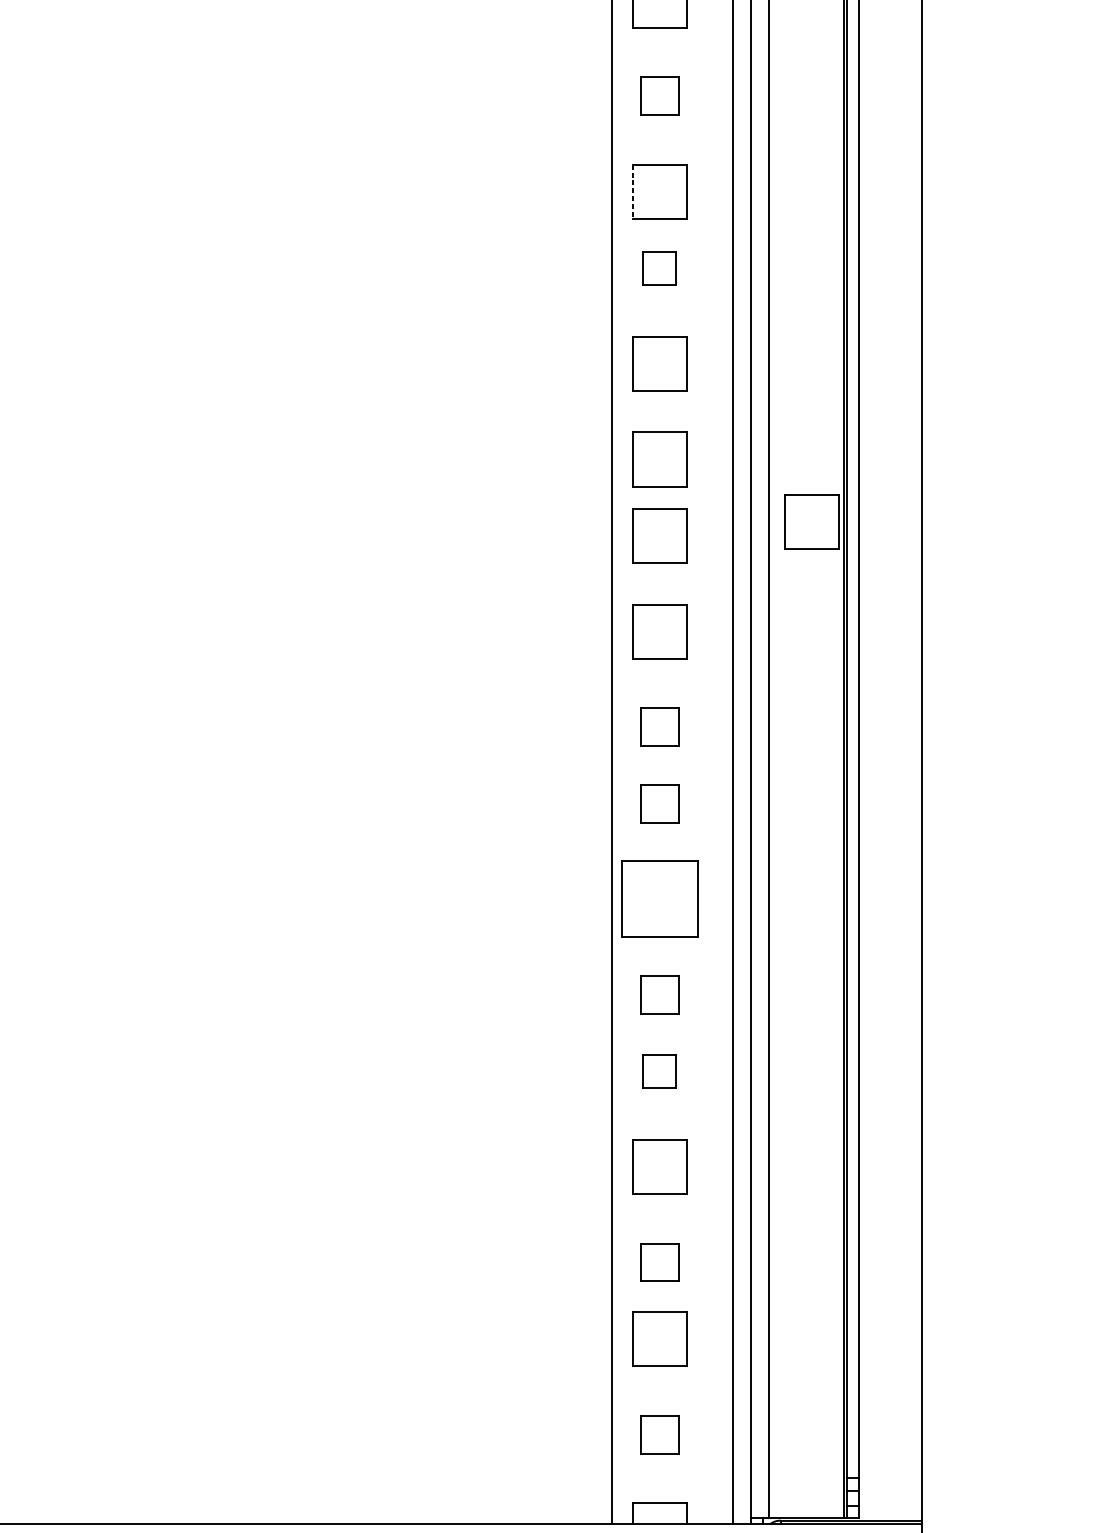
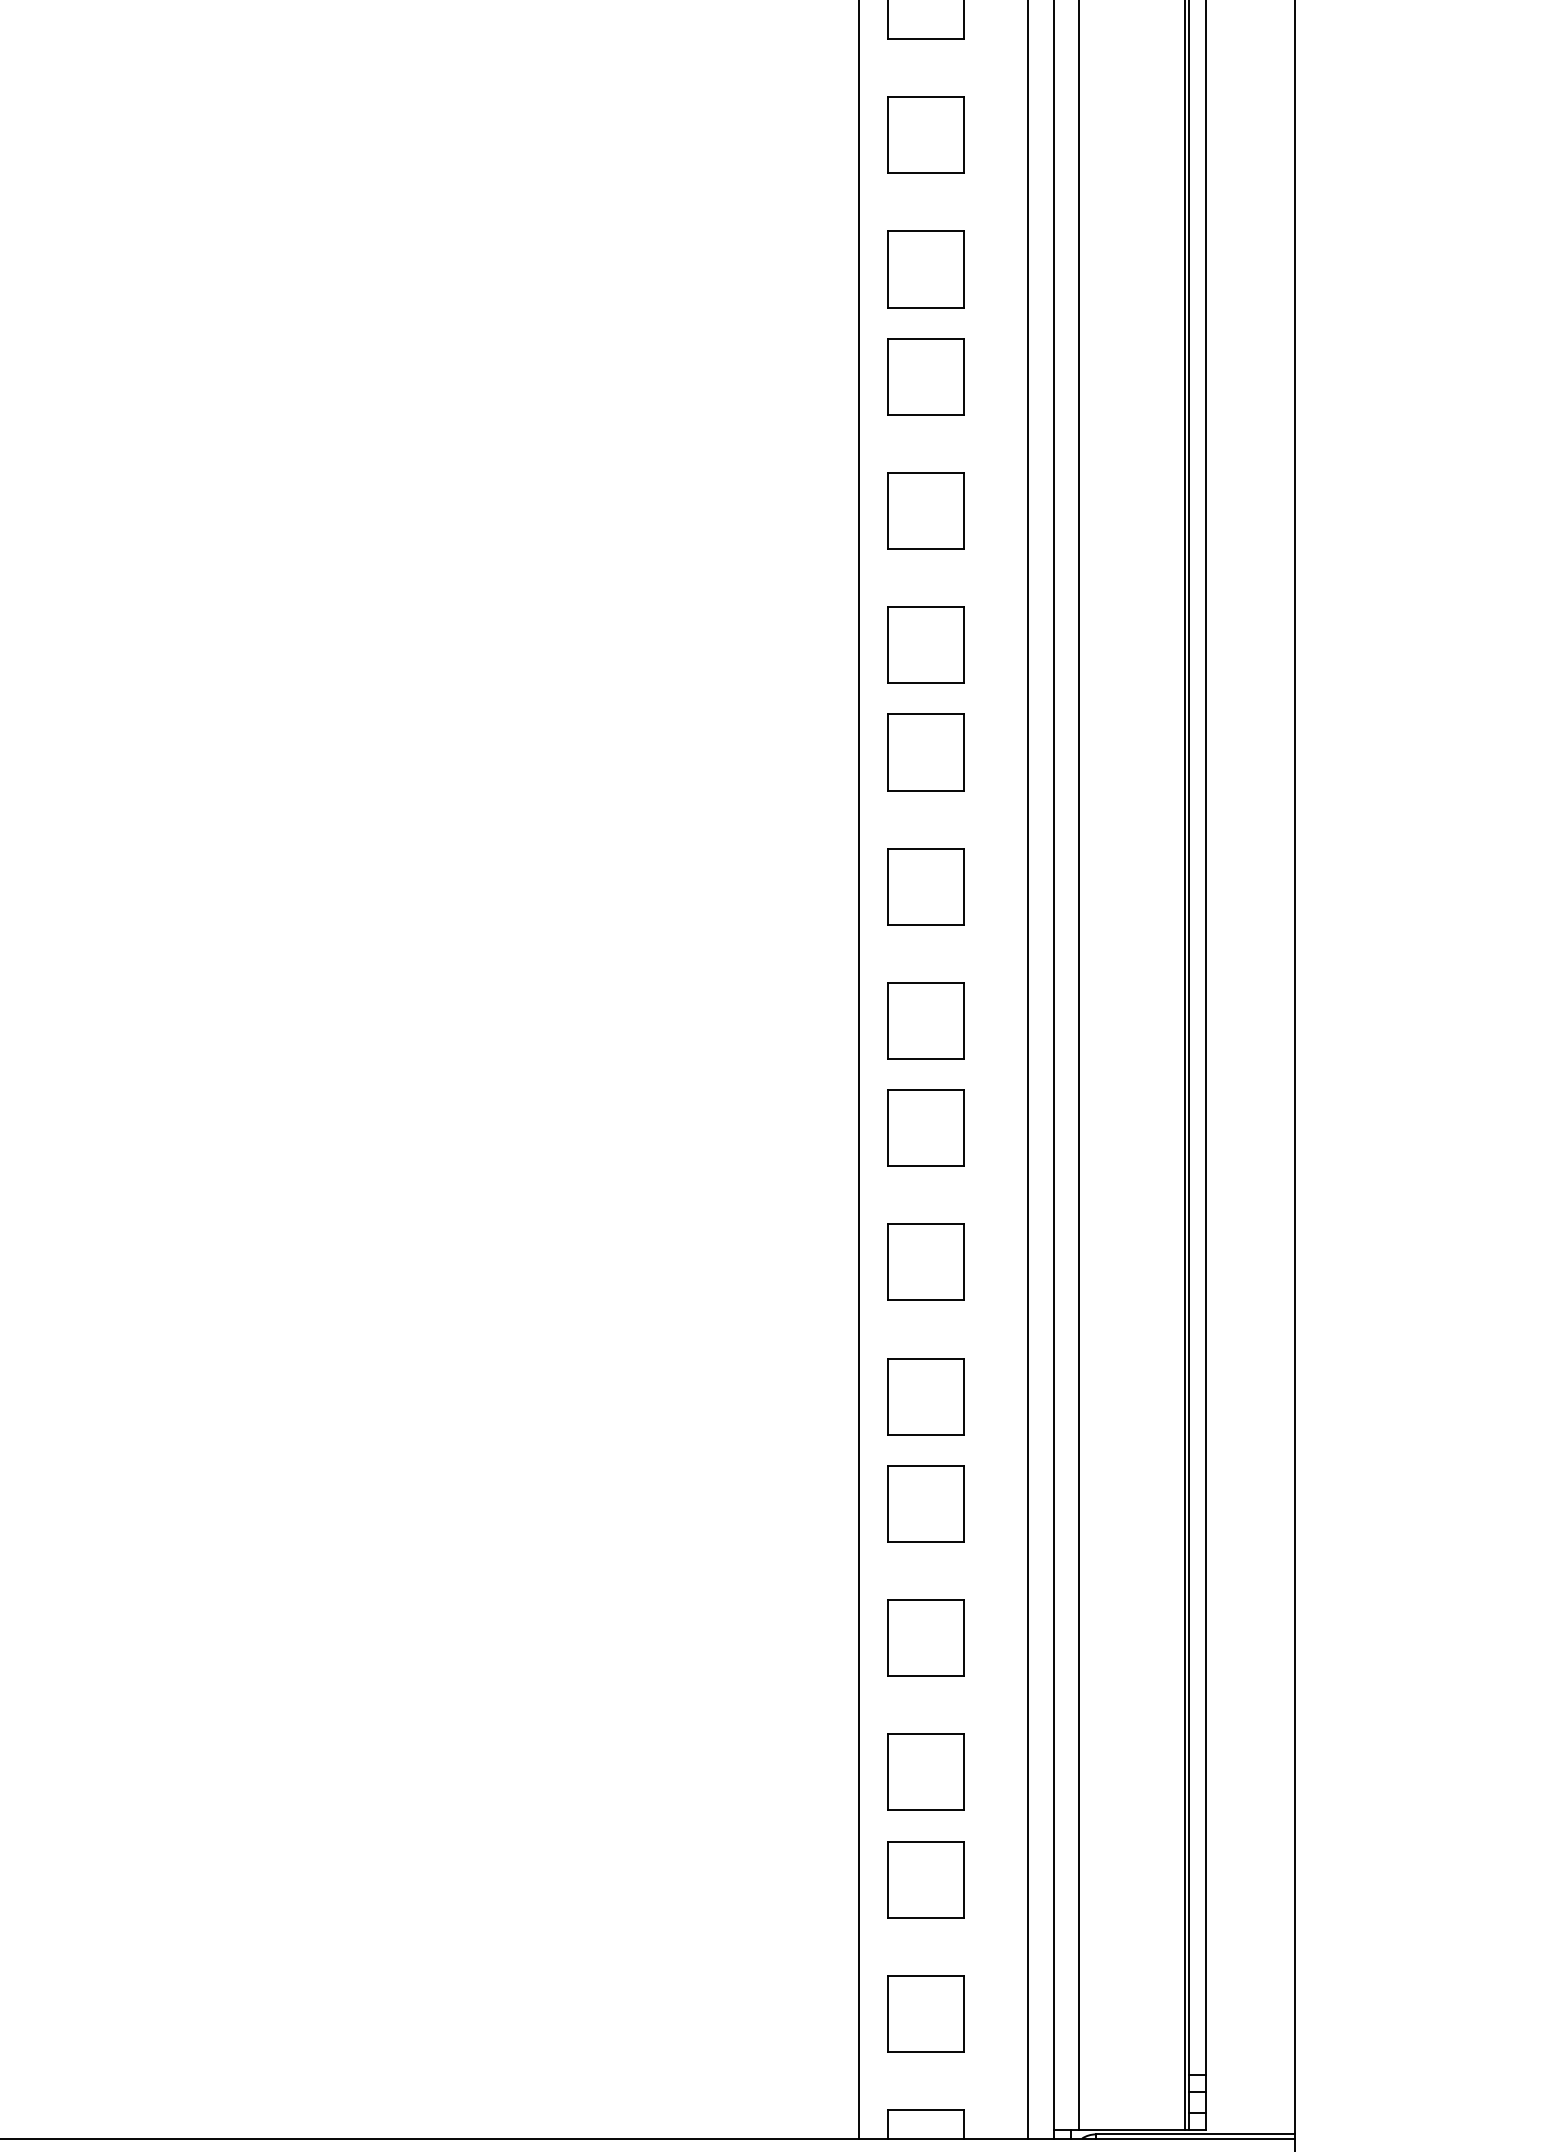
part: (659, 95) -> (925, 134), size x1.43
line: (632, 191) -> (888, 269), dashed -> solid
part: (659, 268) -> (925, 376), size x1.67
part: (811, 521) -> (1139, 732), removed
part: (659, 726) -> (925, 1020), size x1.43
part: (659, 803) -> (925, 1127), size x1.43
part: (659, 898) -> (925, 1261), size x0.71
part: (659, 994) -> (925, 1396), size x1.43
part: (659, 1071) -> (925, 1503), size x1.67
part: (659, 1262) -> (925, 1771), size x1.43
part: (659, 1434) -> (925, 2013), size x1.43

